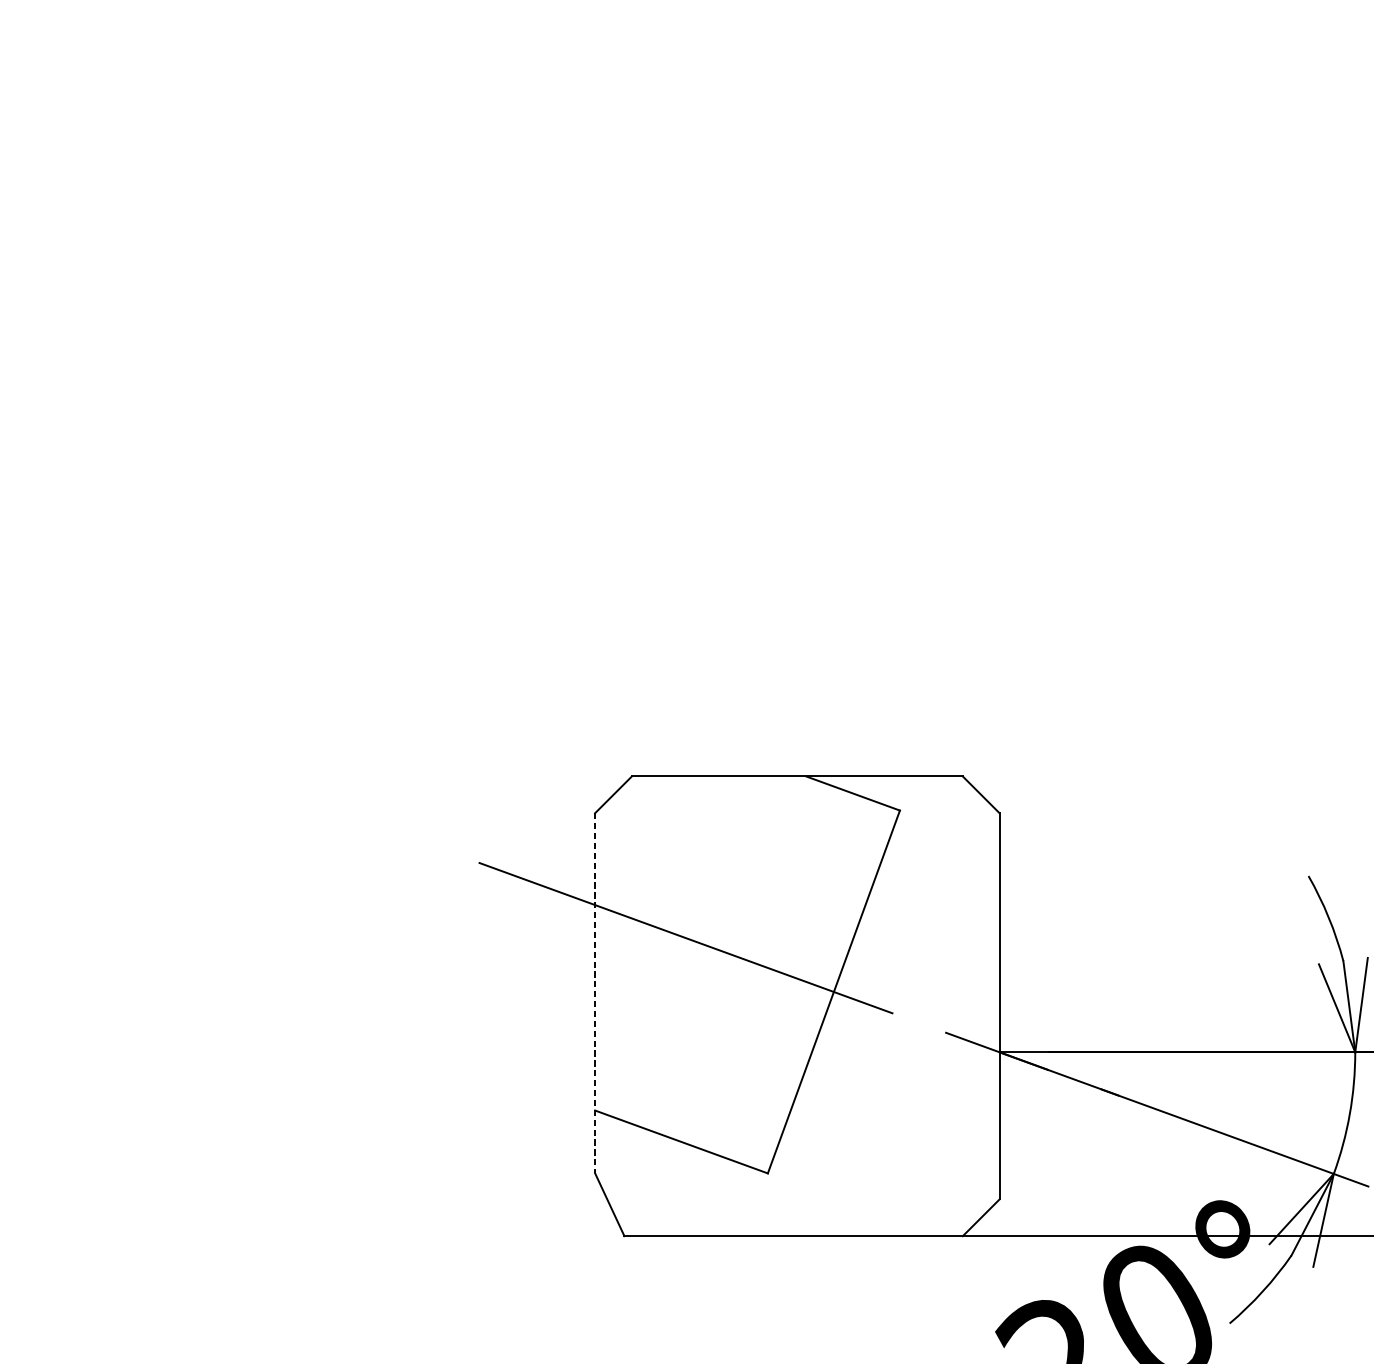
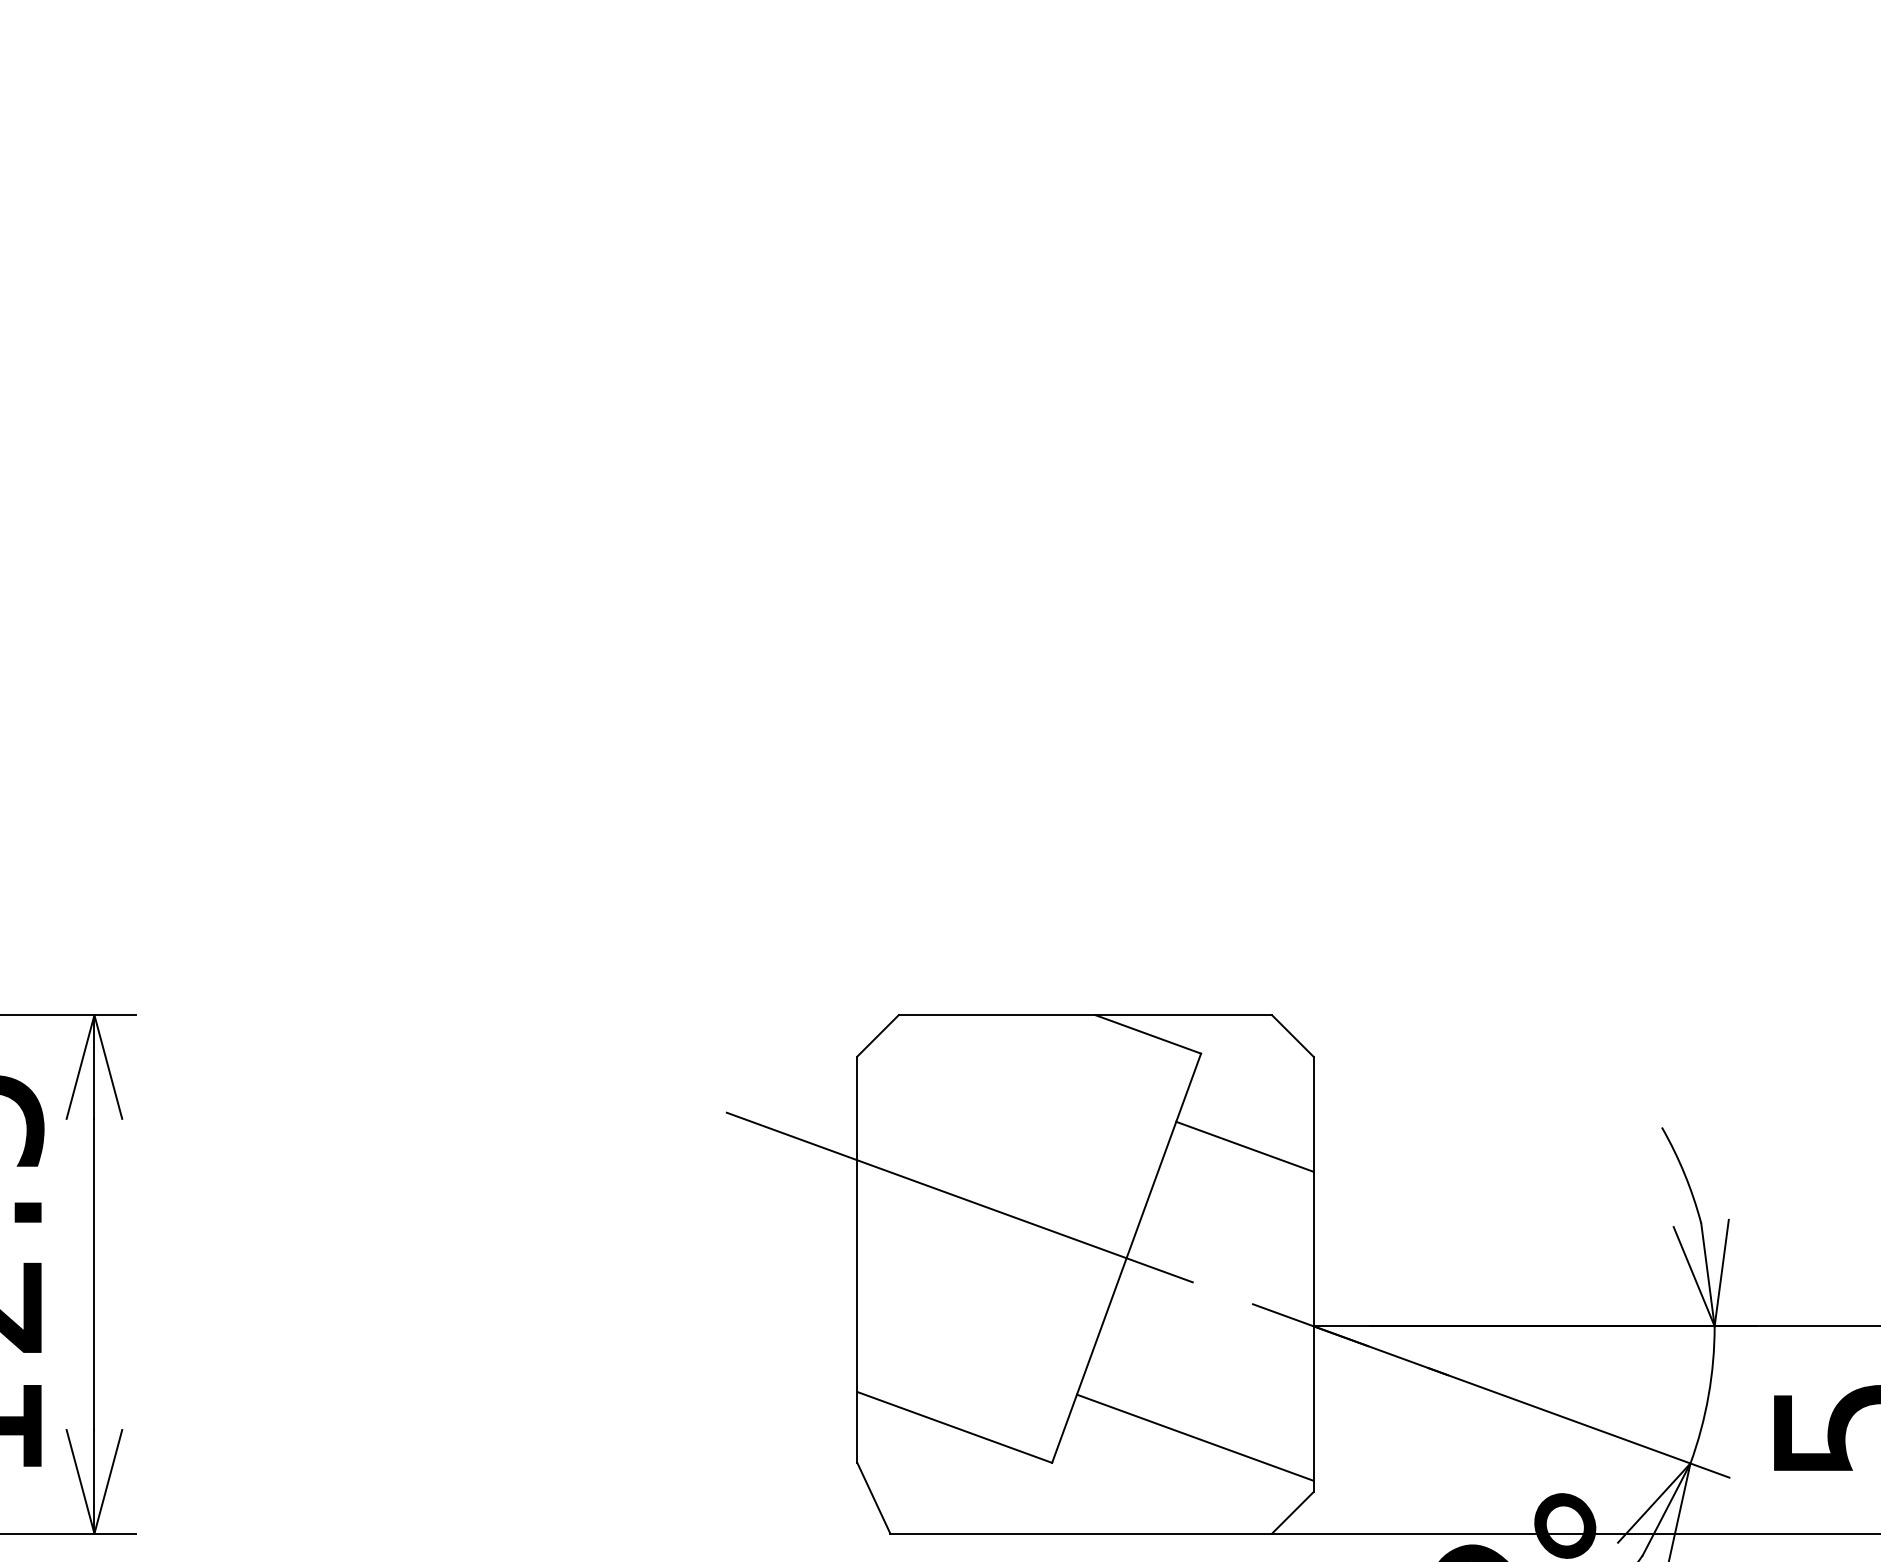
line: (938, 892) -> (1244, 1146), added
line: (595, 993) -> (857, 1260), dashed -> solid
line: (894, 1150) -> (1194, 1437), added

